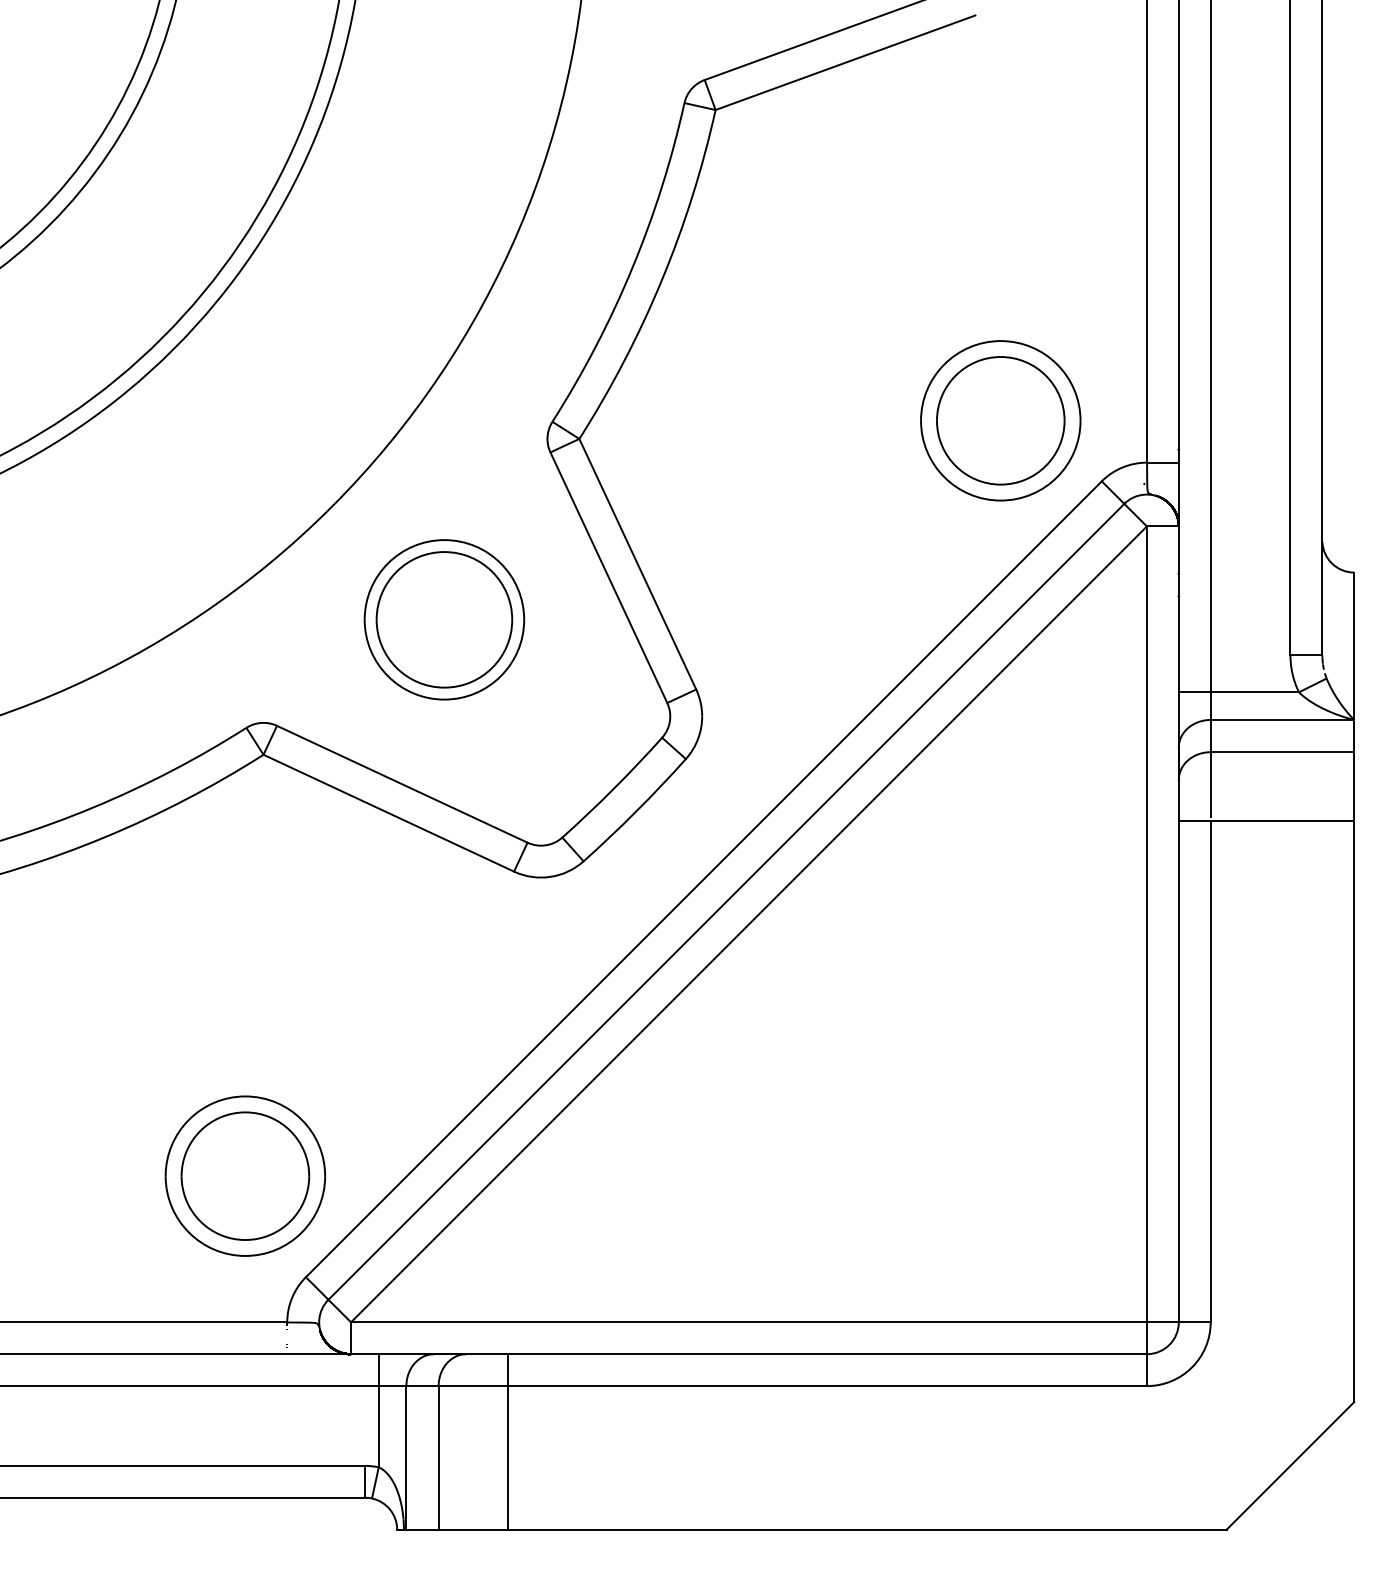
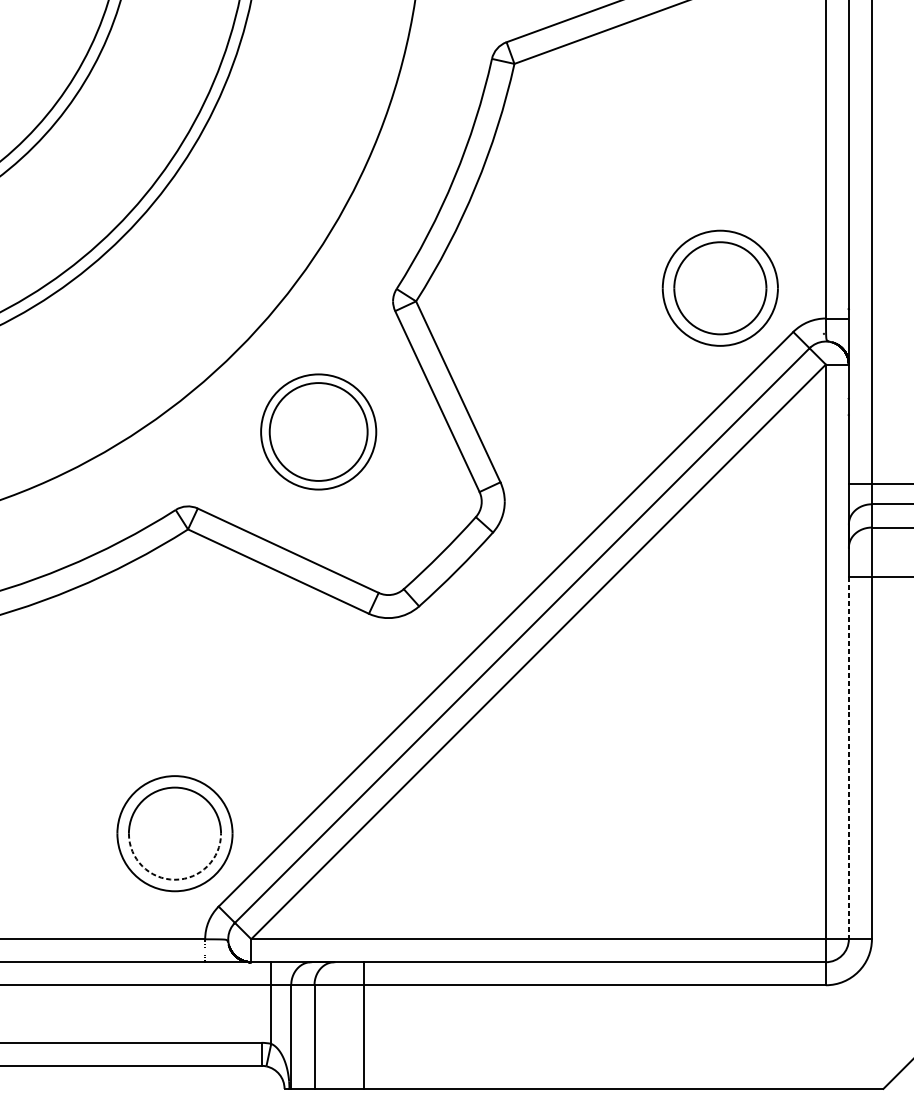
line: (1178, 1071) -> (848, 758), solid -> dashed
arc: (245, 1240) -> (175, 880), solid -> dashed

